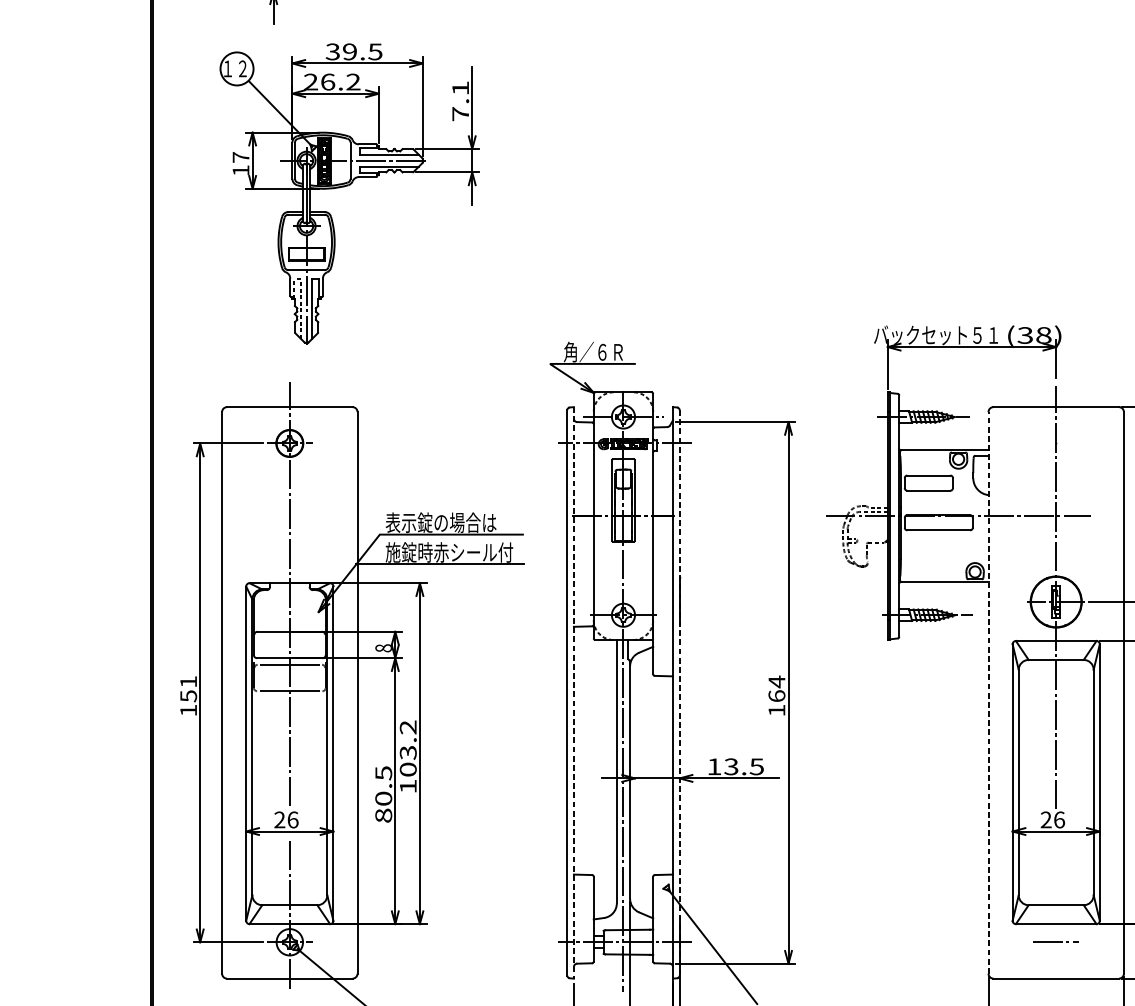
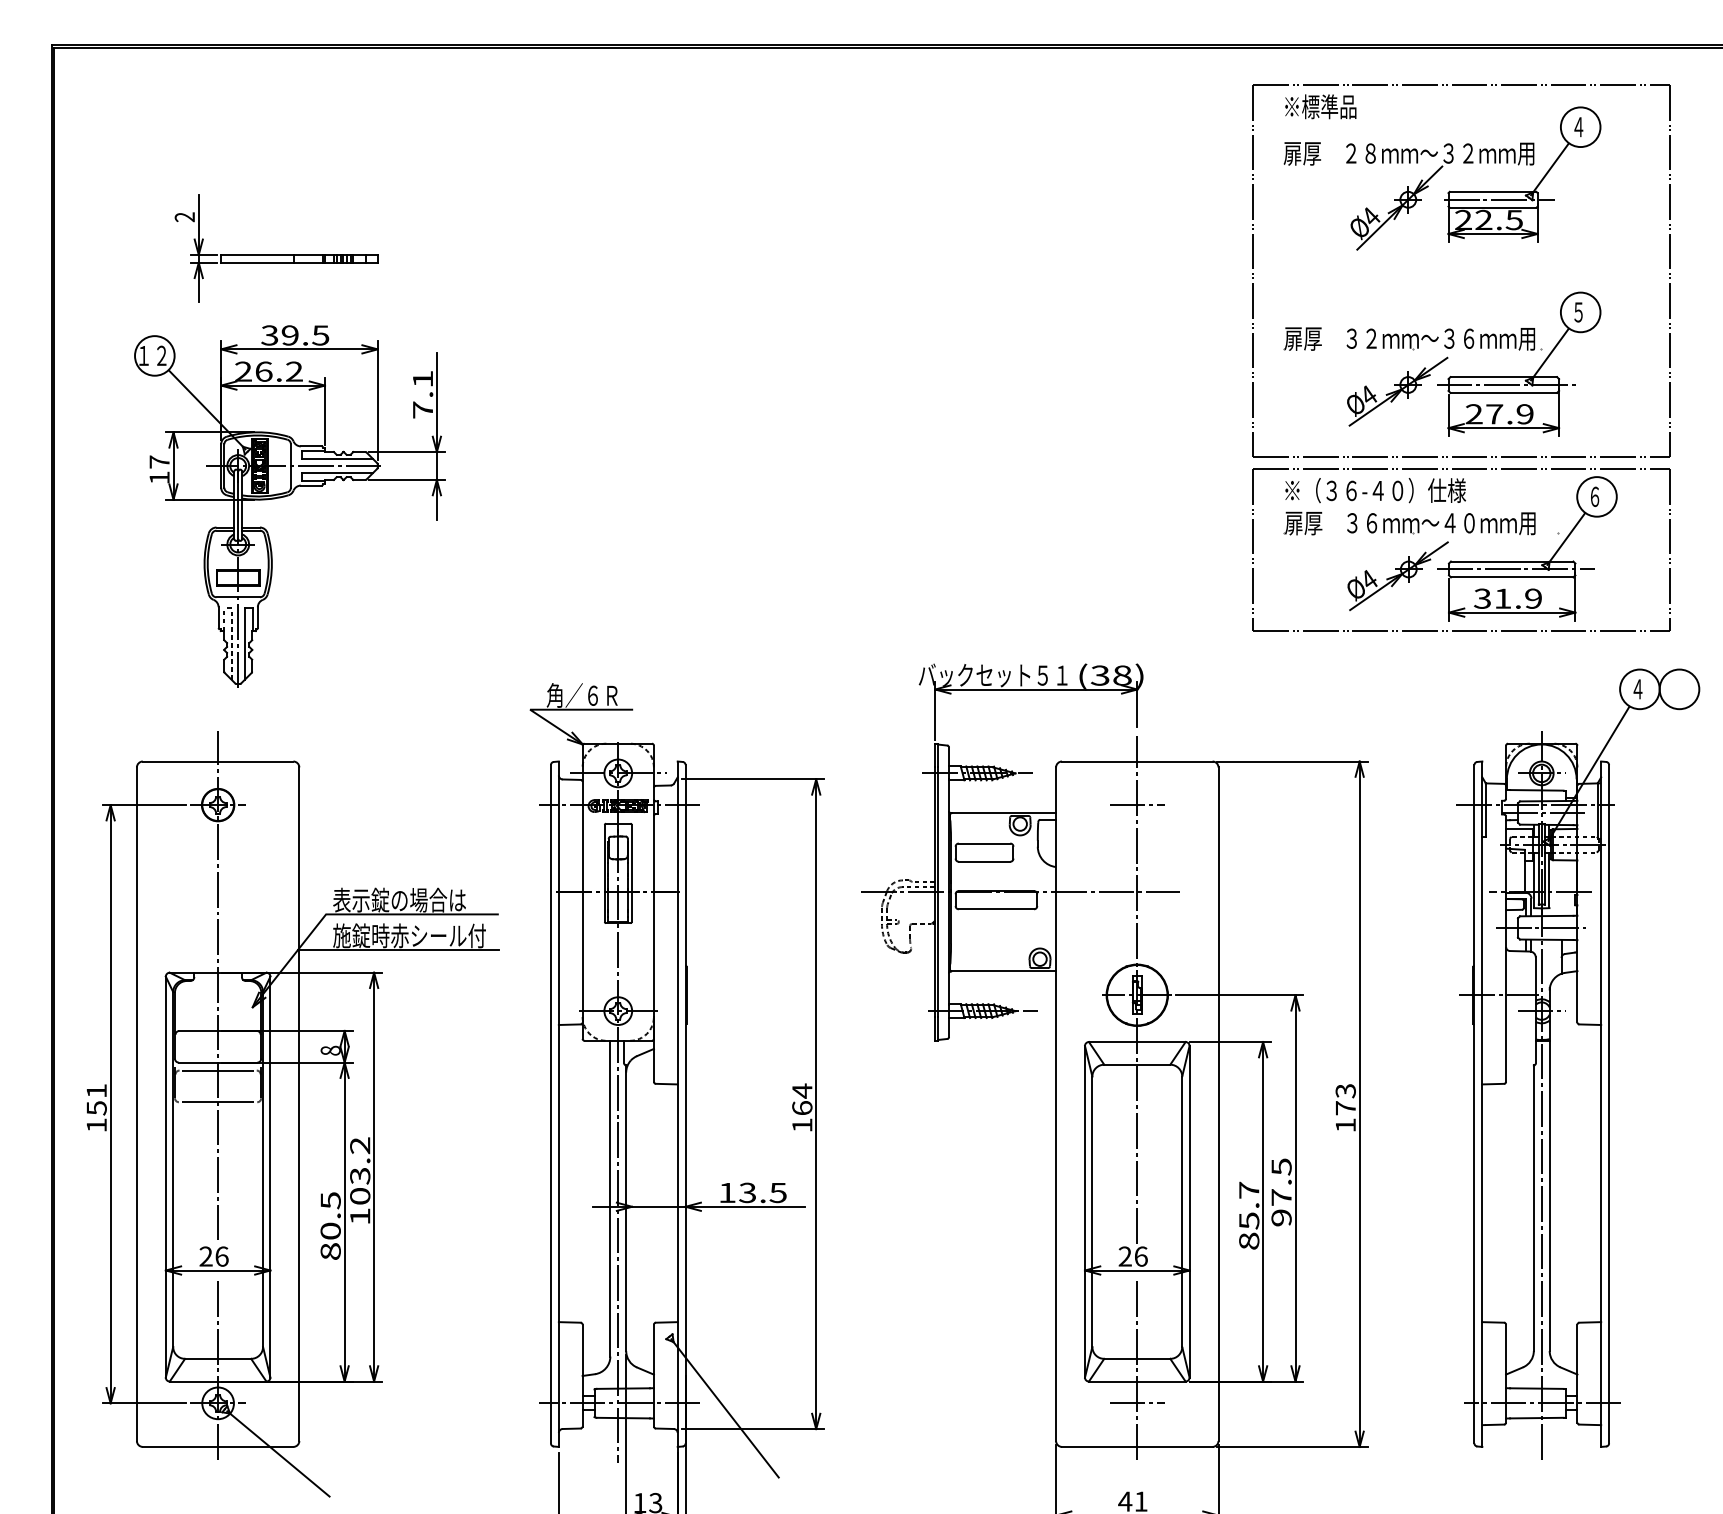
line: (1056, 443) -> (1137, 805), added
line: (573, 693) -> (558, 1104), dashed -> solid
line: (679, 693) -> (685, 1104), dashed -> solid
line: (988, 693) -> (1056, 1104), dashed -> solid
line: (1056, 913) -> (1137, 1368), added

